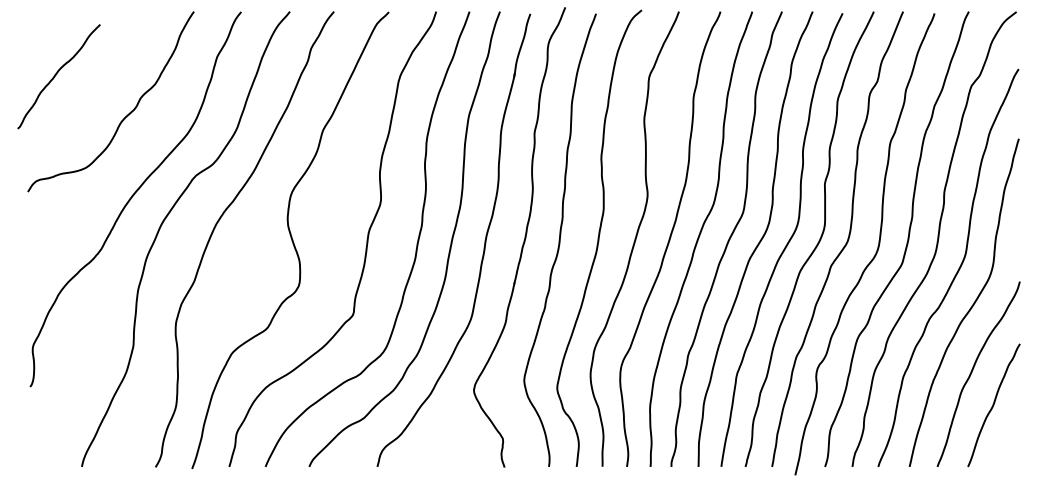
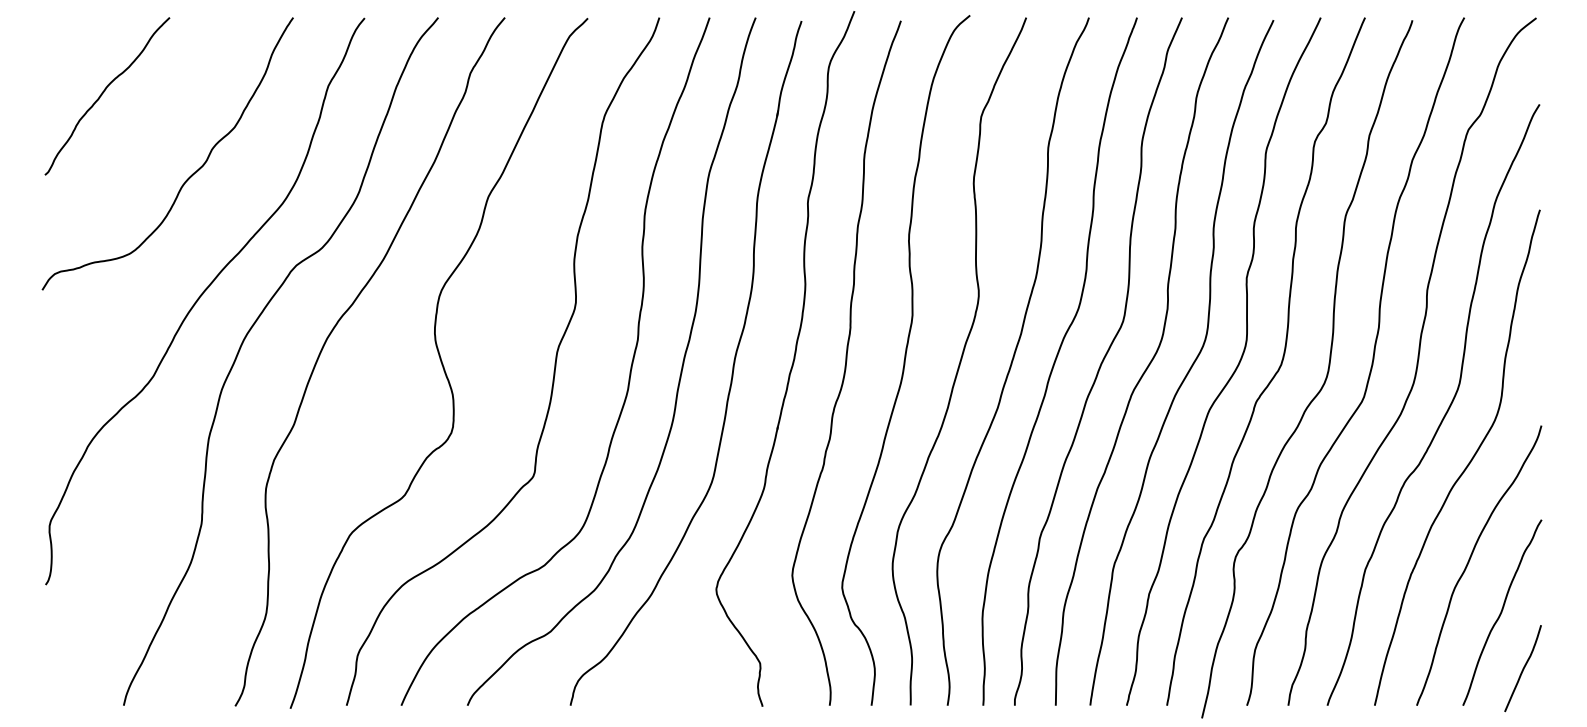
curve: (57, 74) -> (105, 92), moved
curve: (1007, 442) -> (1522, 668), added

